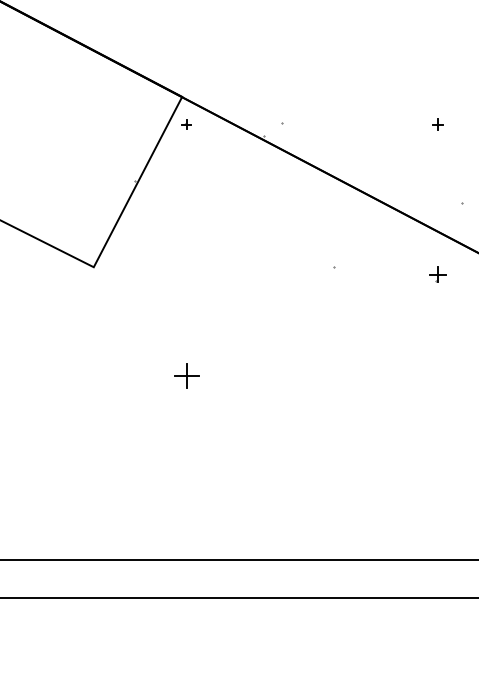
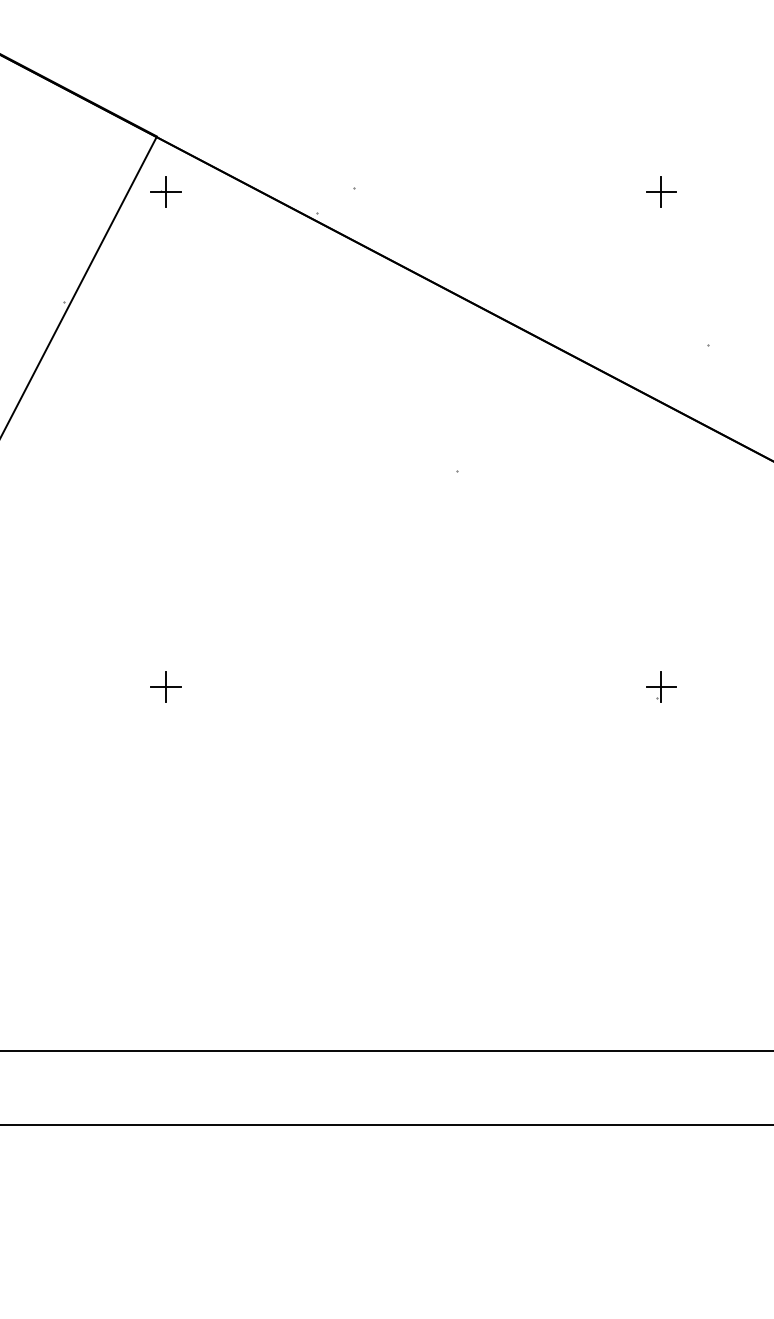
part: (186, 124) -> (165, 190), size x1.67
part: (437, 124) -> (660, 190), size x1.43
part: (437, 274) -> (660, 686), moved
part: (186, 375) -> (165, 686), size x0.62

